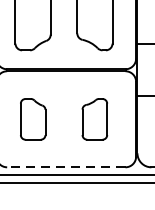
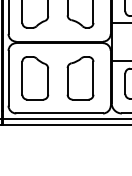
part: (33, 119) -> (35, 78), size x1.43
part: (94, 119) -> (80, 78), size x1.43
line: (66, 167) -> (59, 113), dashed -> solid

